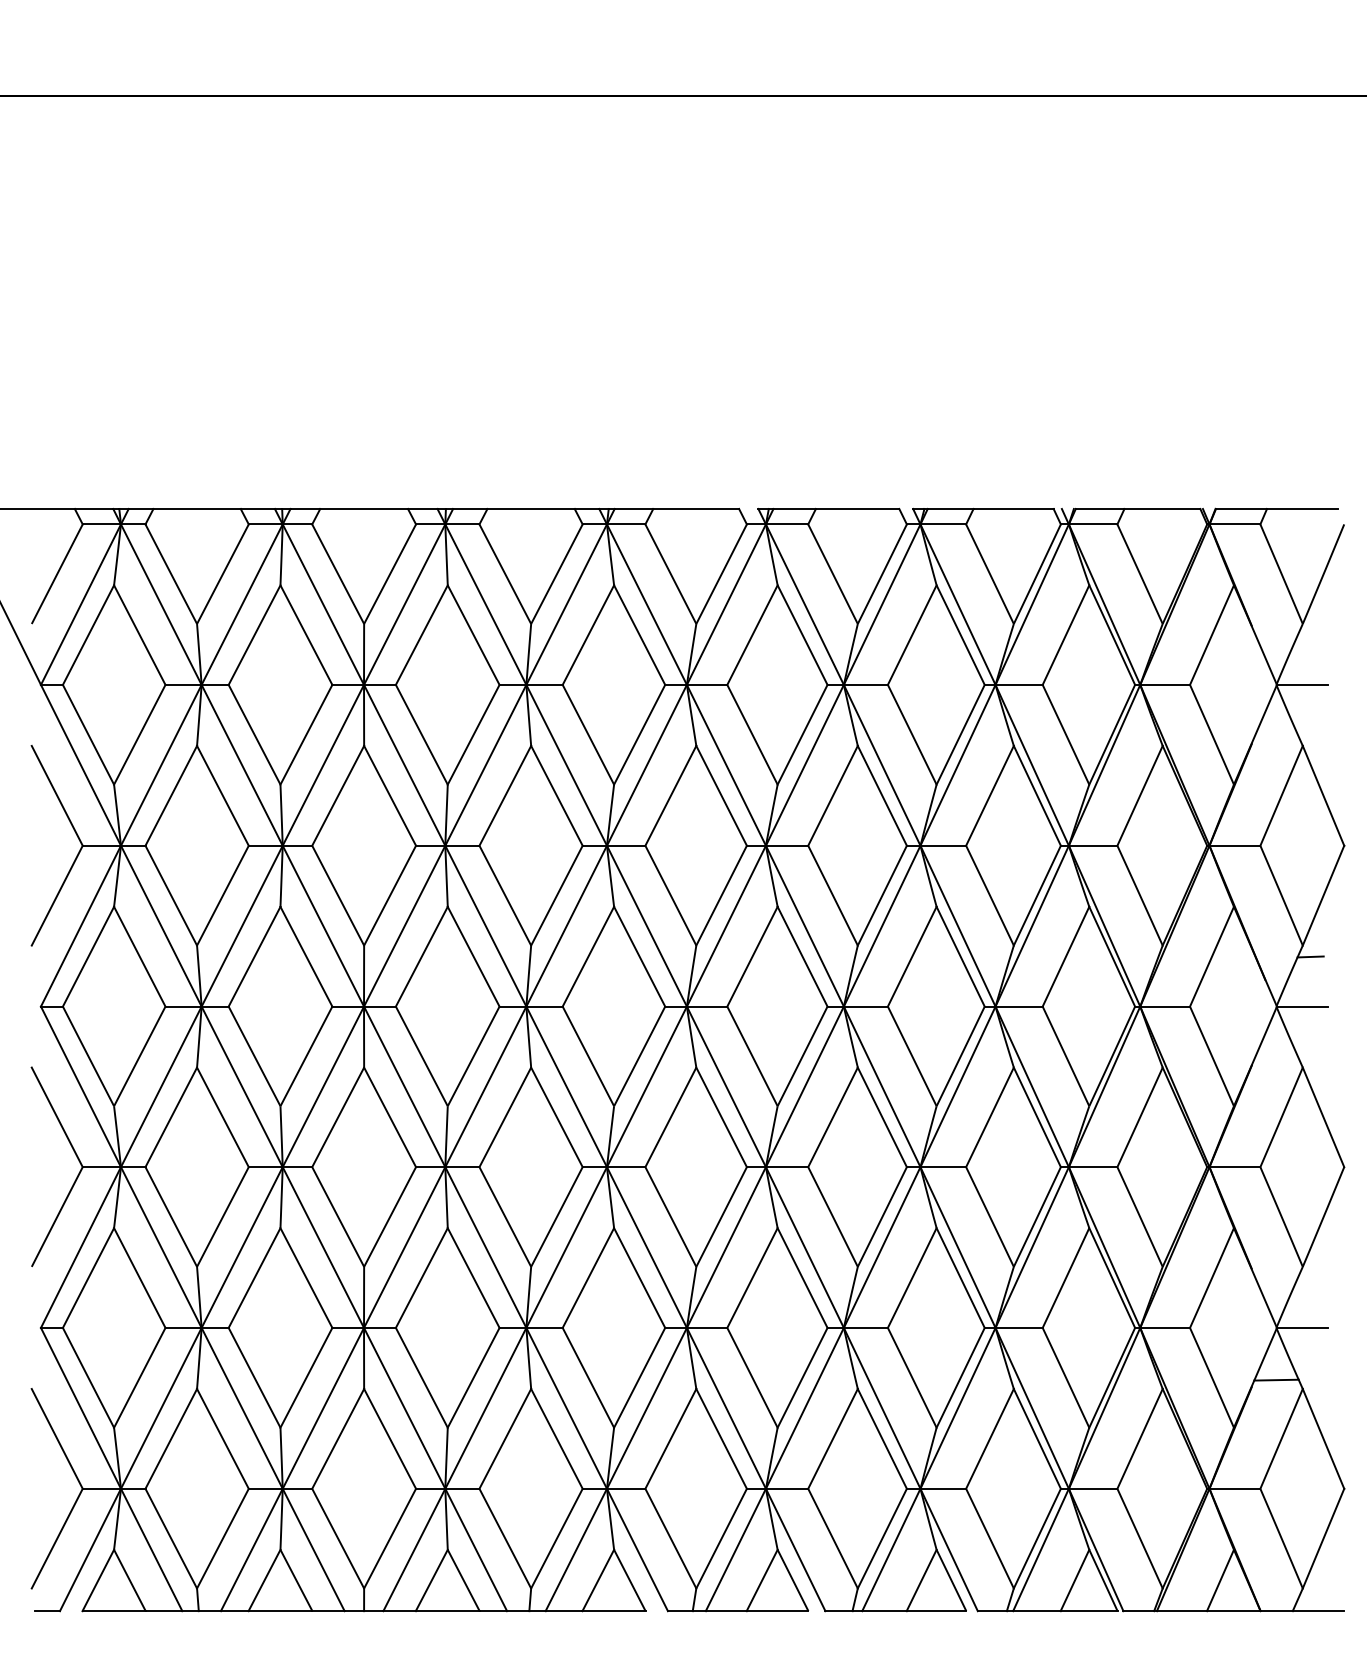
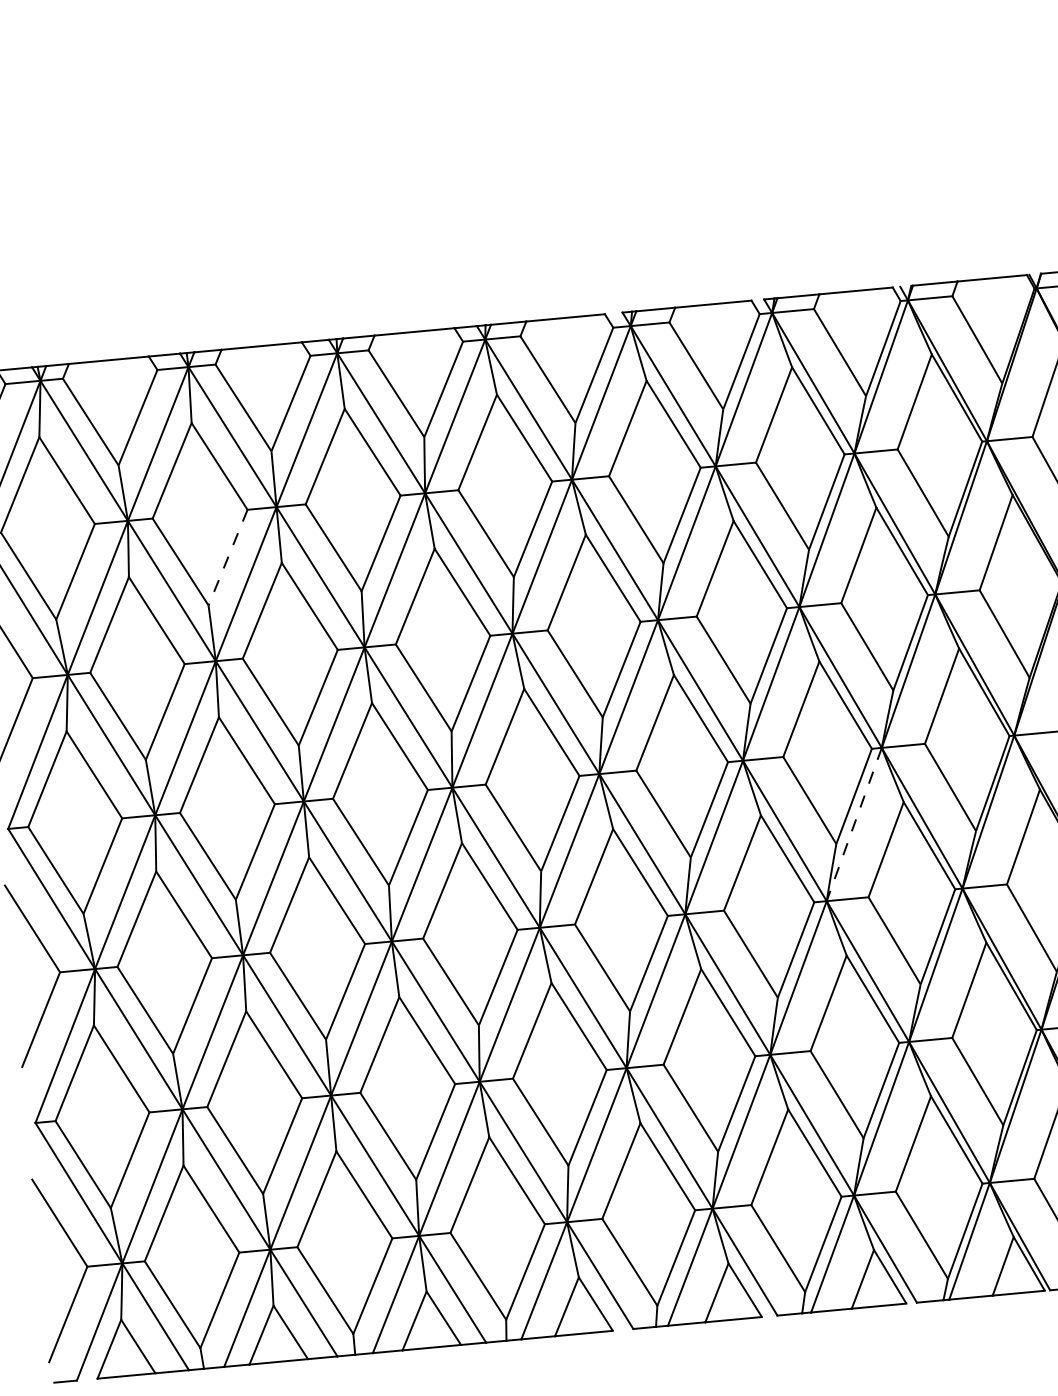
line: (306, 735) -> (228, 558), solid -> dashed
line: (958, 1086) -> (854, 824), solid -> dashed

